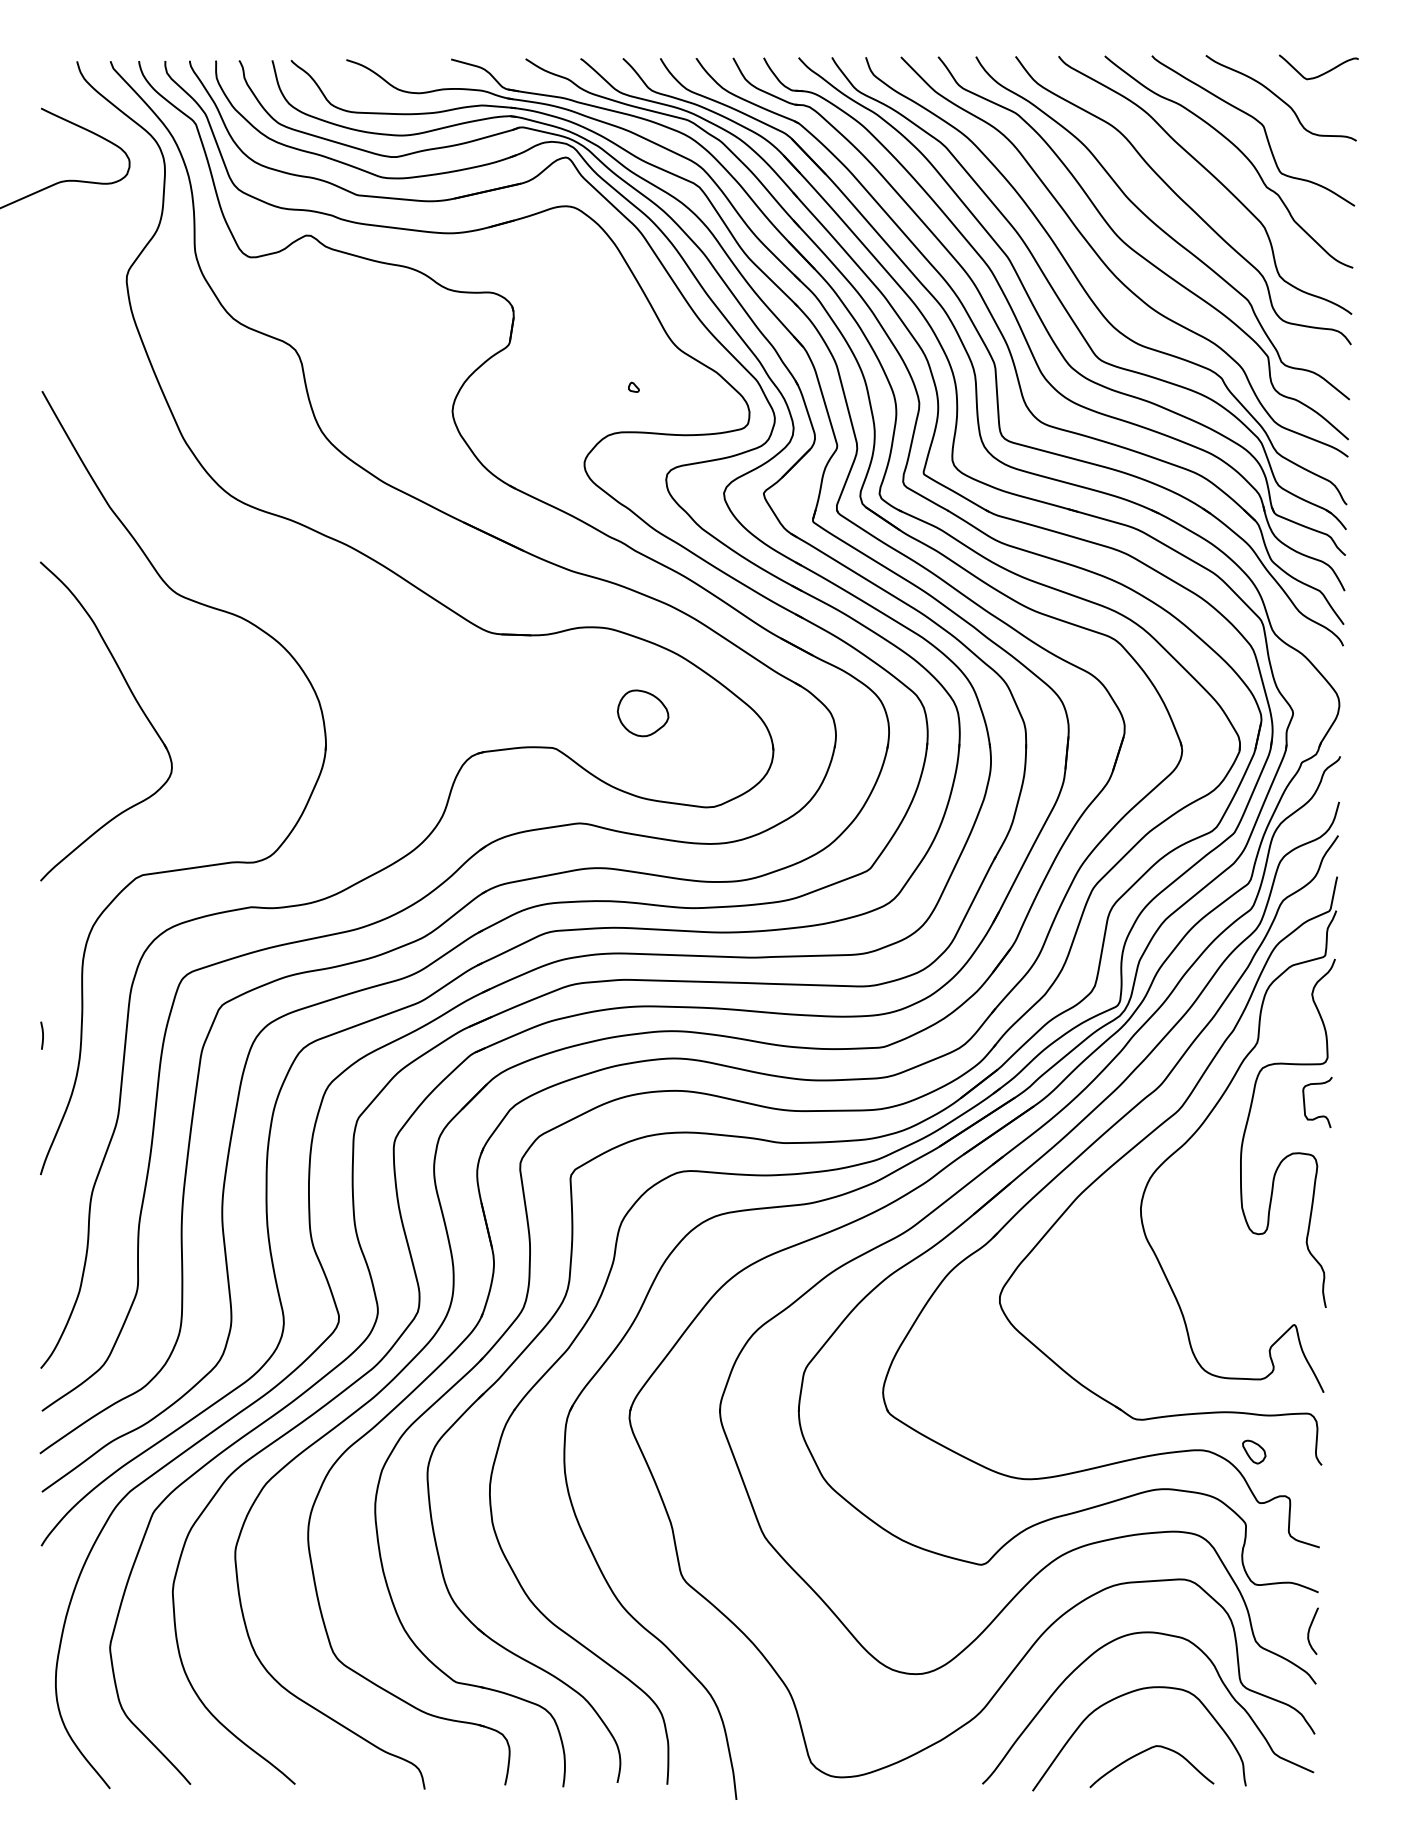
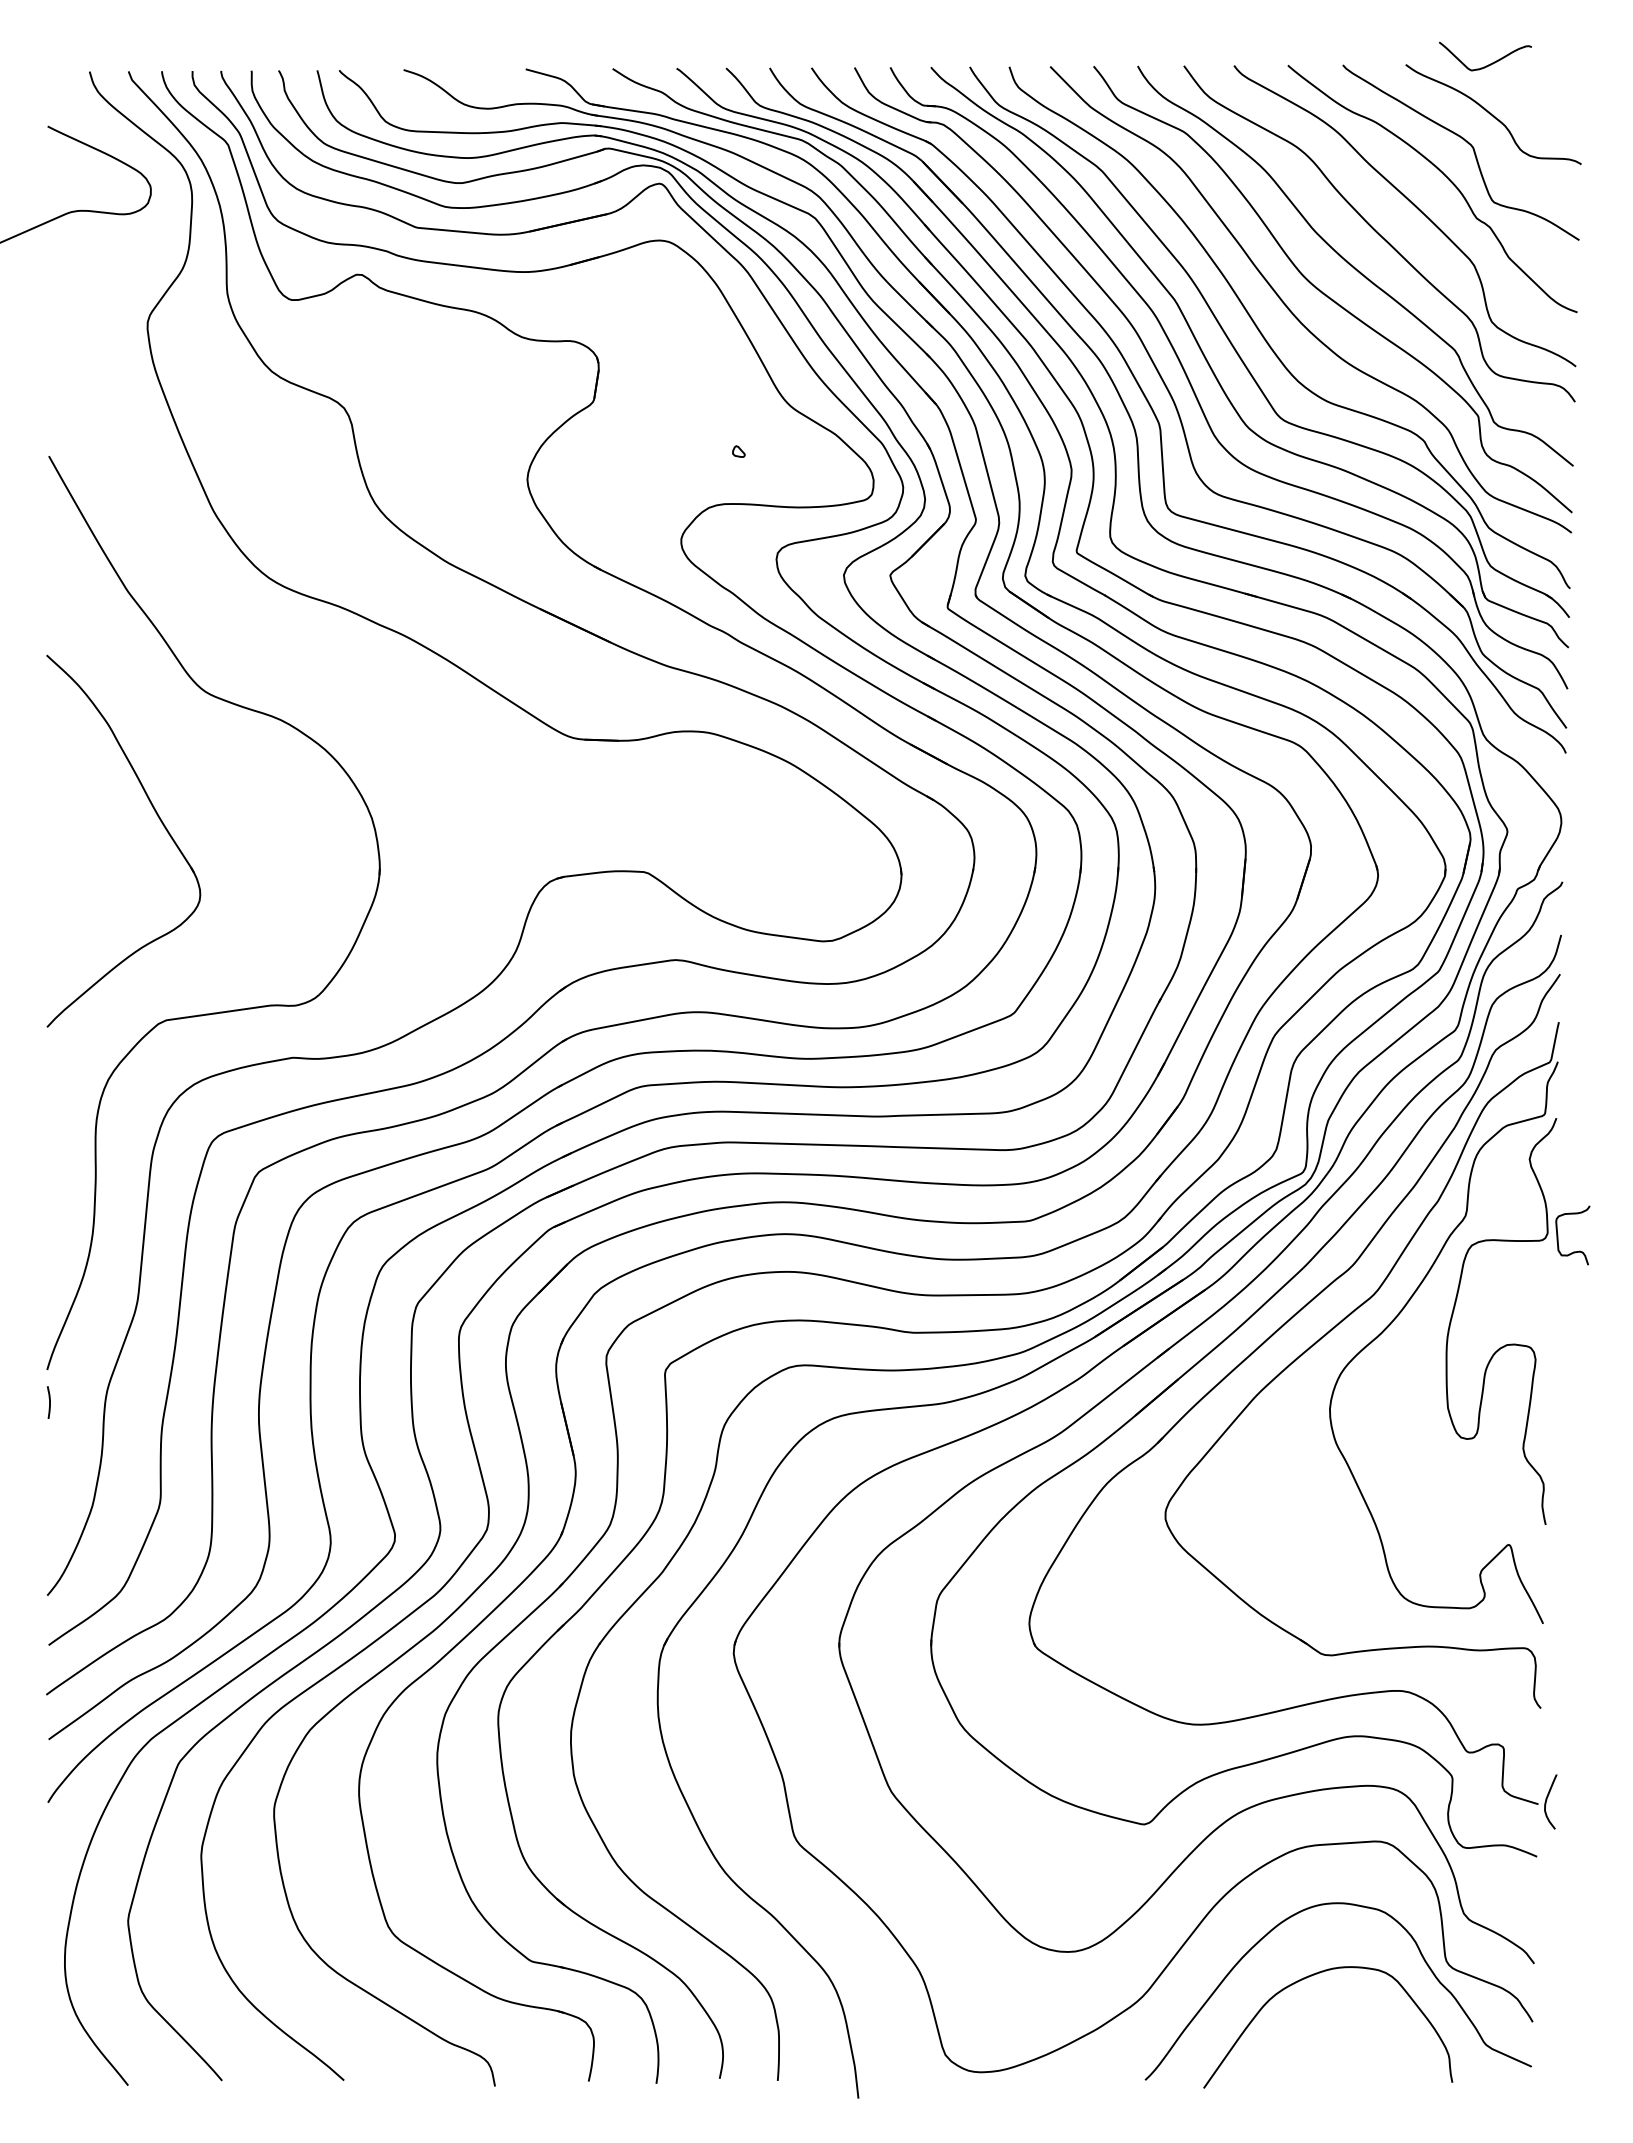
curve: (1321, 74) -> (1488, 64), moved
part: (643, 713) -> (749, 831), removed
curve: (42, 1035) -> (49, 1402), moved
curve: (1305, 1102) -> (1558, 1235), moved
part: (1254, 1451) -> (1462, 1692), removed
curve: (1310, 1630) -> (1547, 1800), moved
curve: (1144, 1751) -> (1334, 2042), removed

